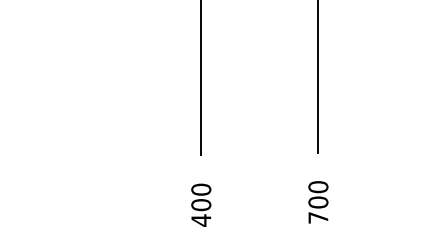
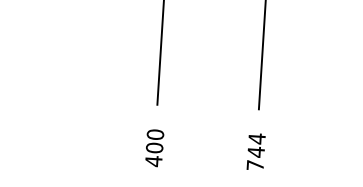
text: (318, 194) -> (256, 145), 700 -> 744

